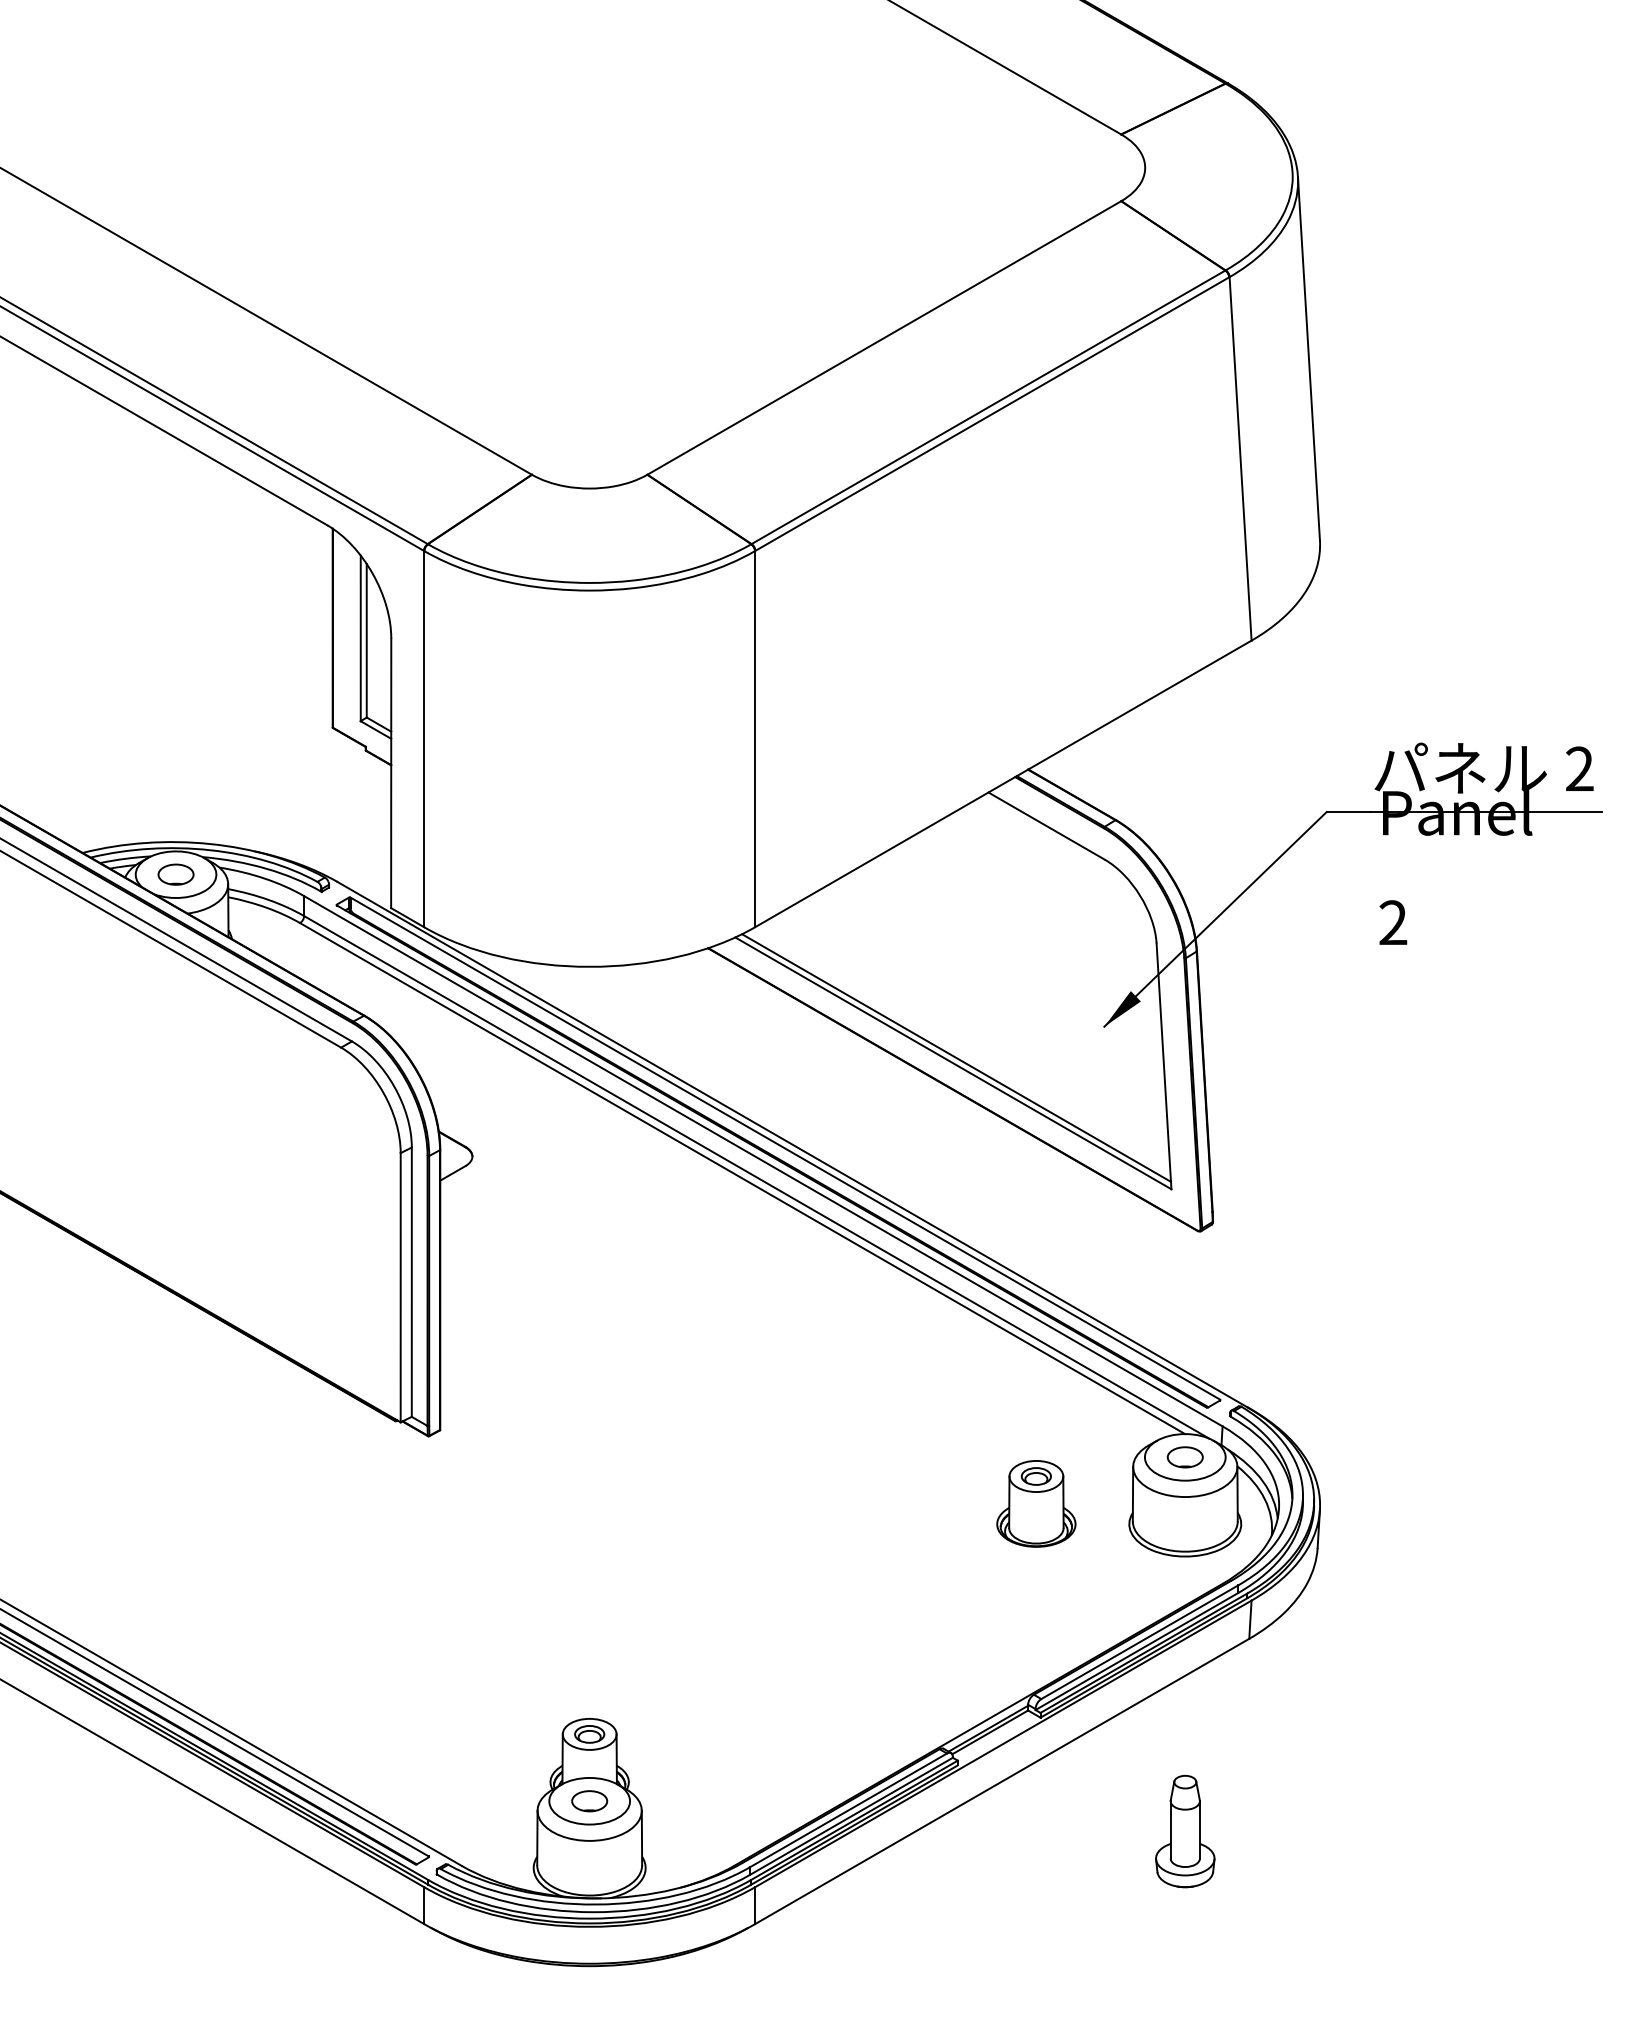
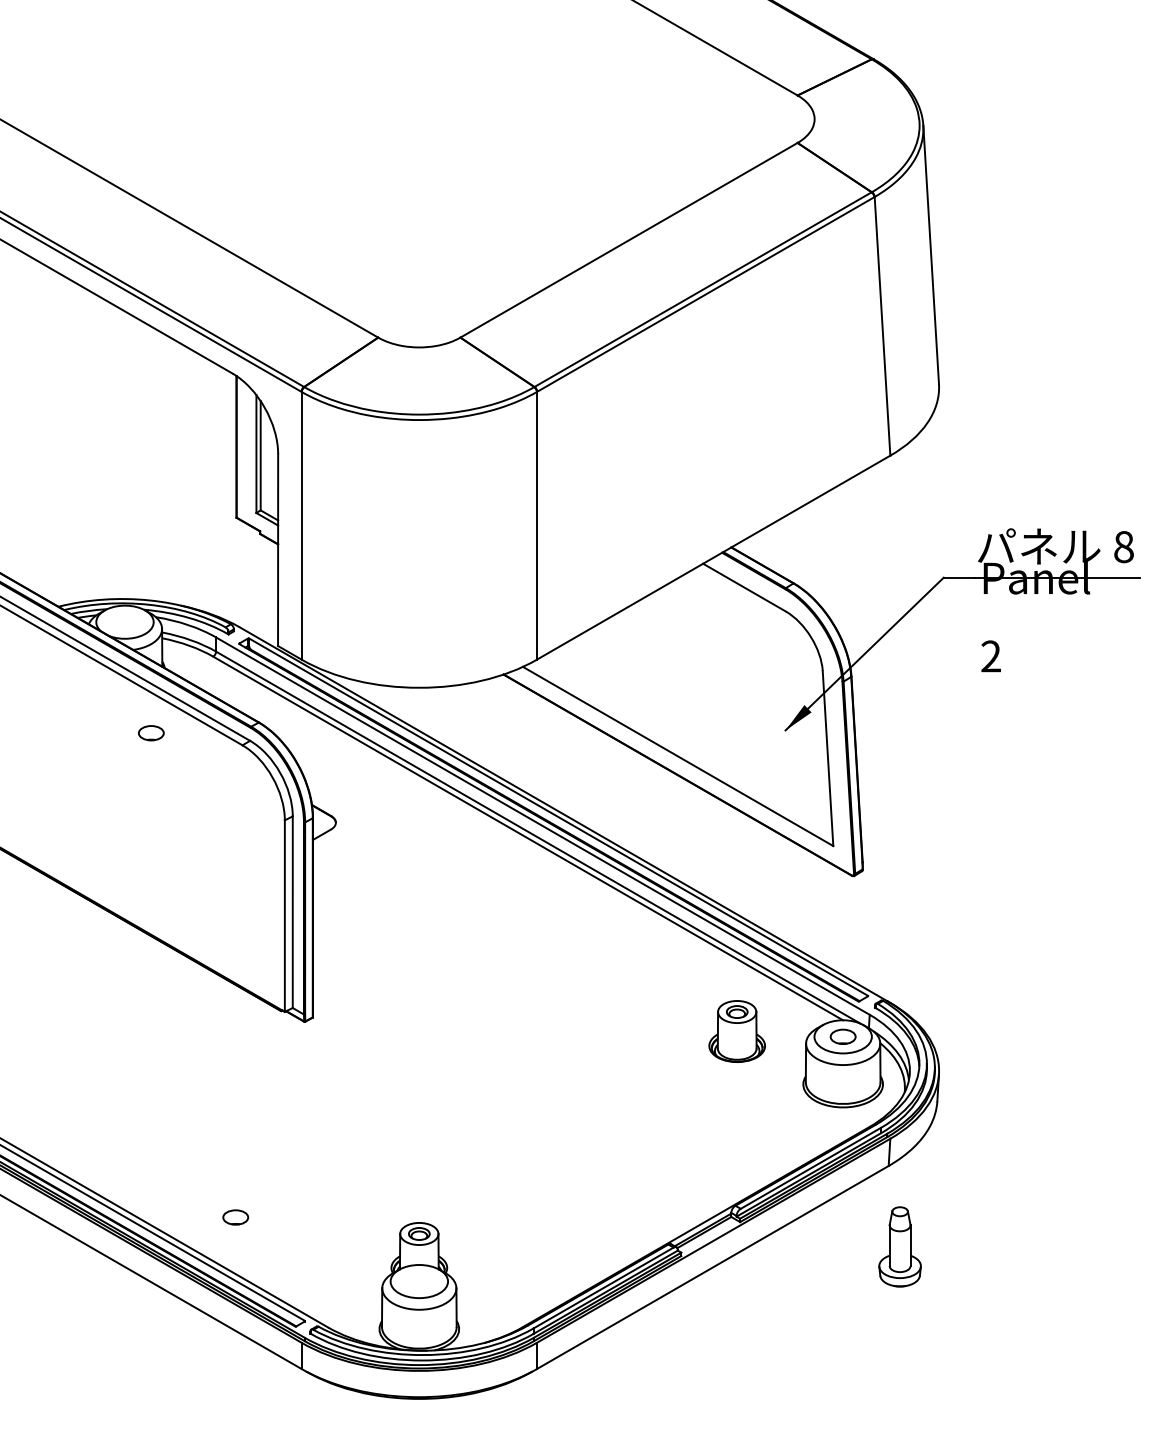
text: (1579, 768) -> (1123, 546), 2 -> 8
part: (175, 874) -> (150, 733), moved
line: (956, 1057) -> (680, 752), removed
part: (1036, 1503) -> (737, 1031), moved
part: (589, 1801) -> (235, 1217), moved
part: (1185, 1831) -> (900, 1246), moved

